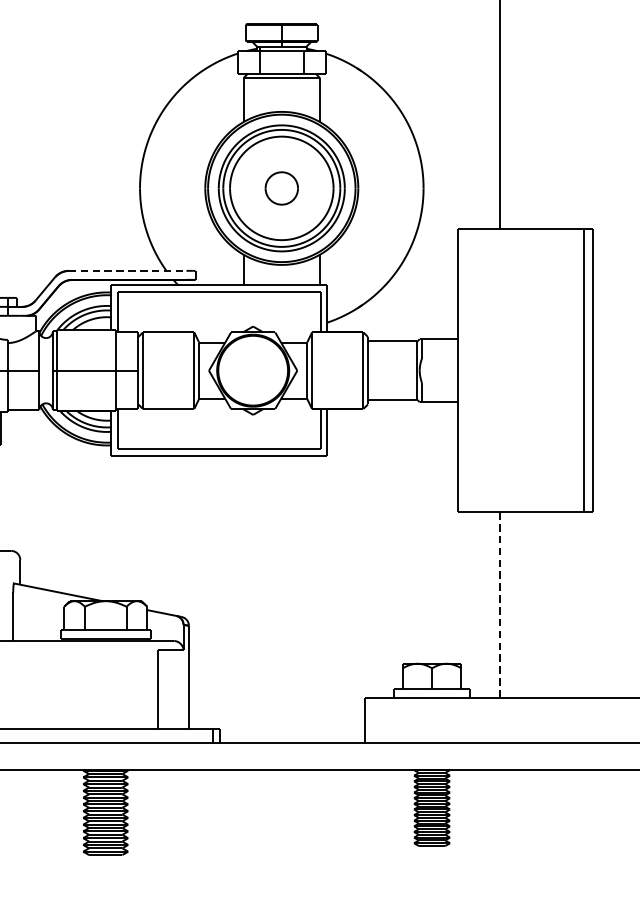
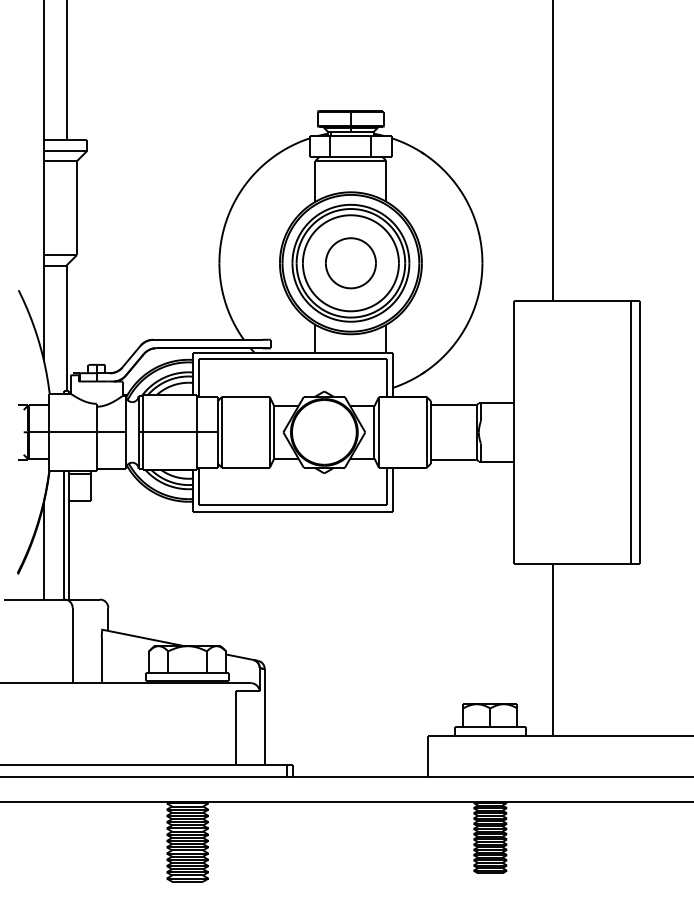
part: (281, 188) -> (350, 263), size x1.67
line: (127, 270) -> (207, 339), dashed -> solid
line: (499, 604) -> (552, 649), dashed -> solid

